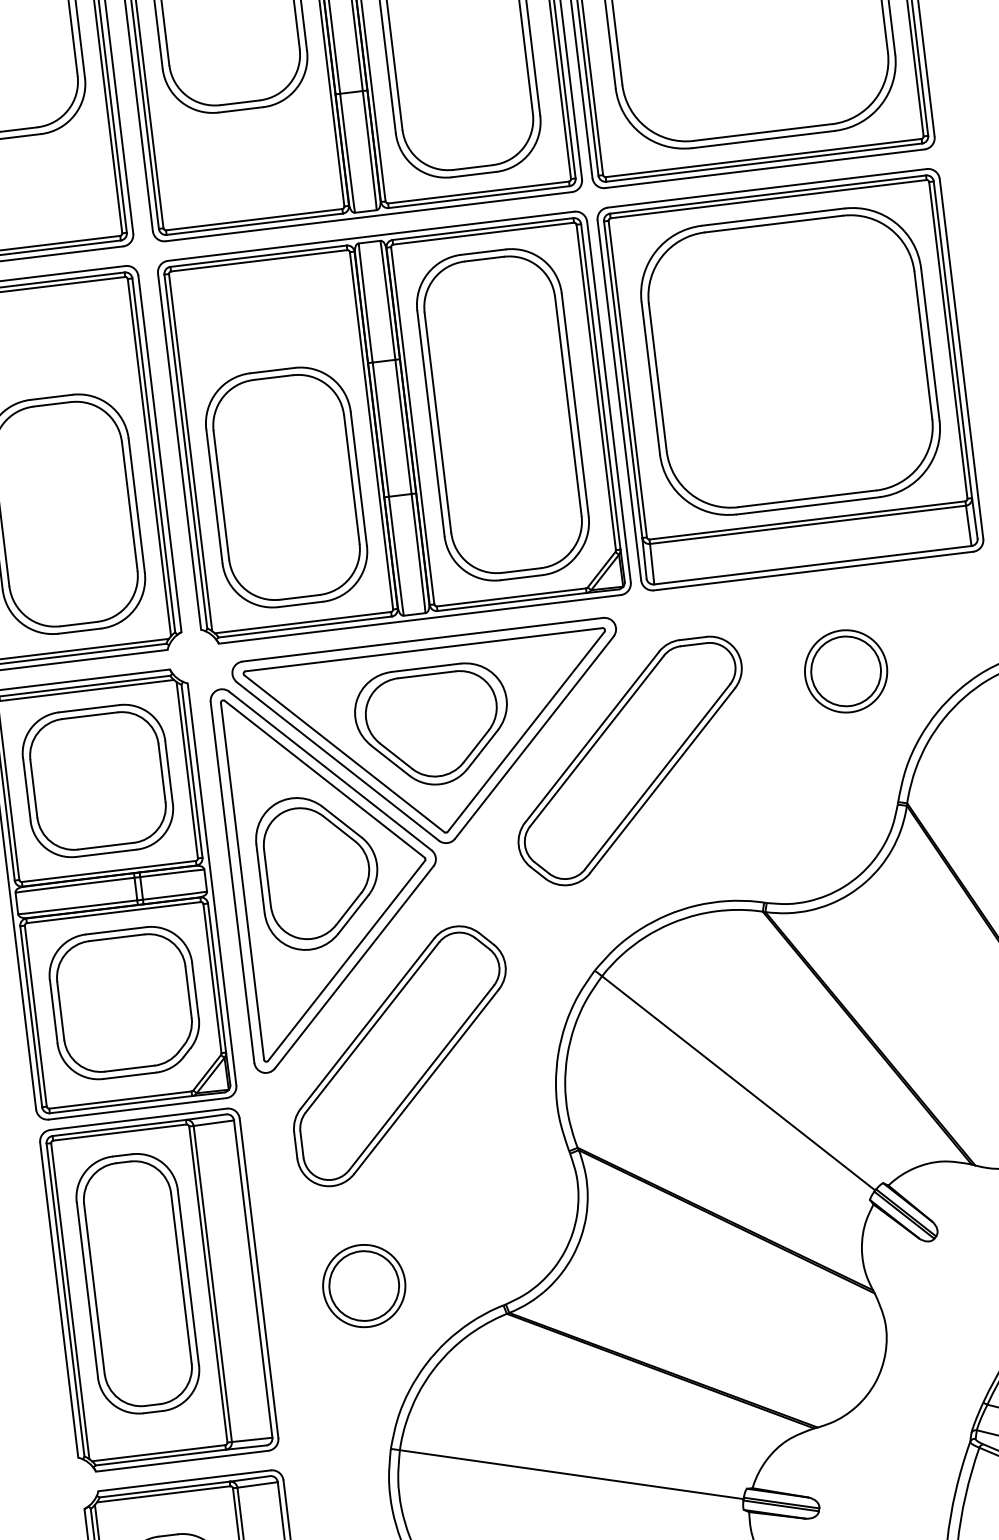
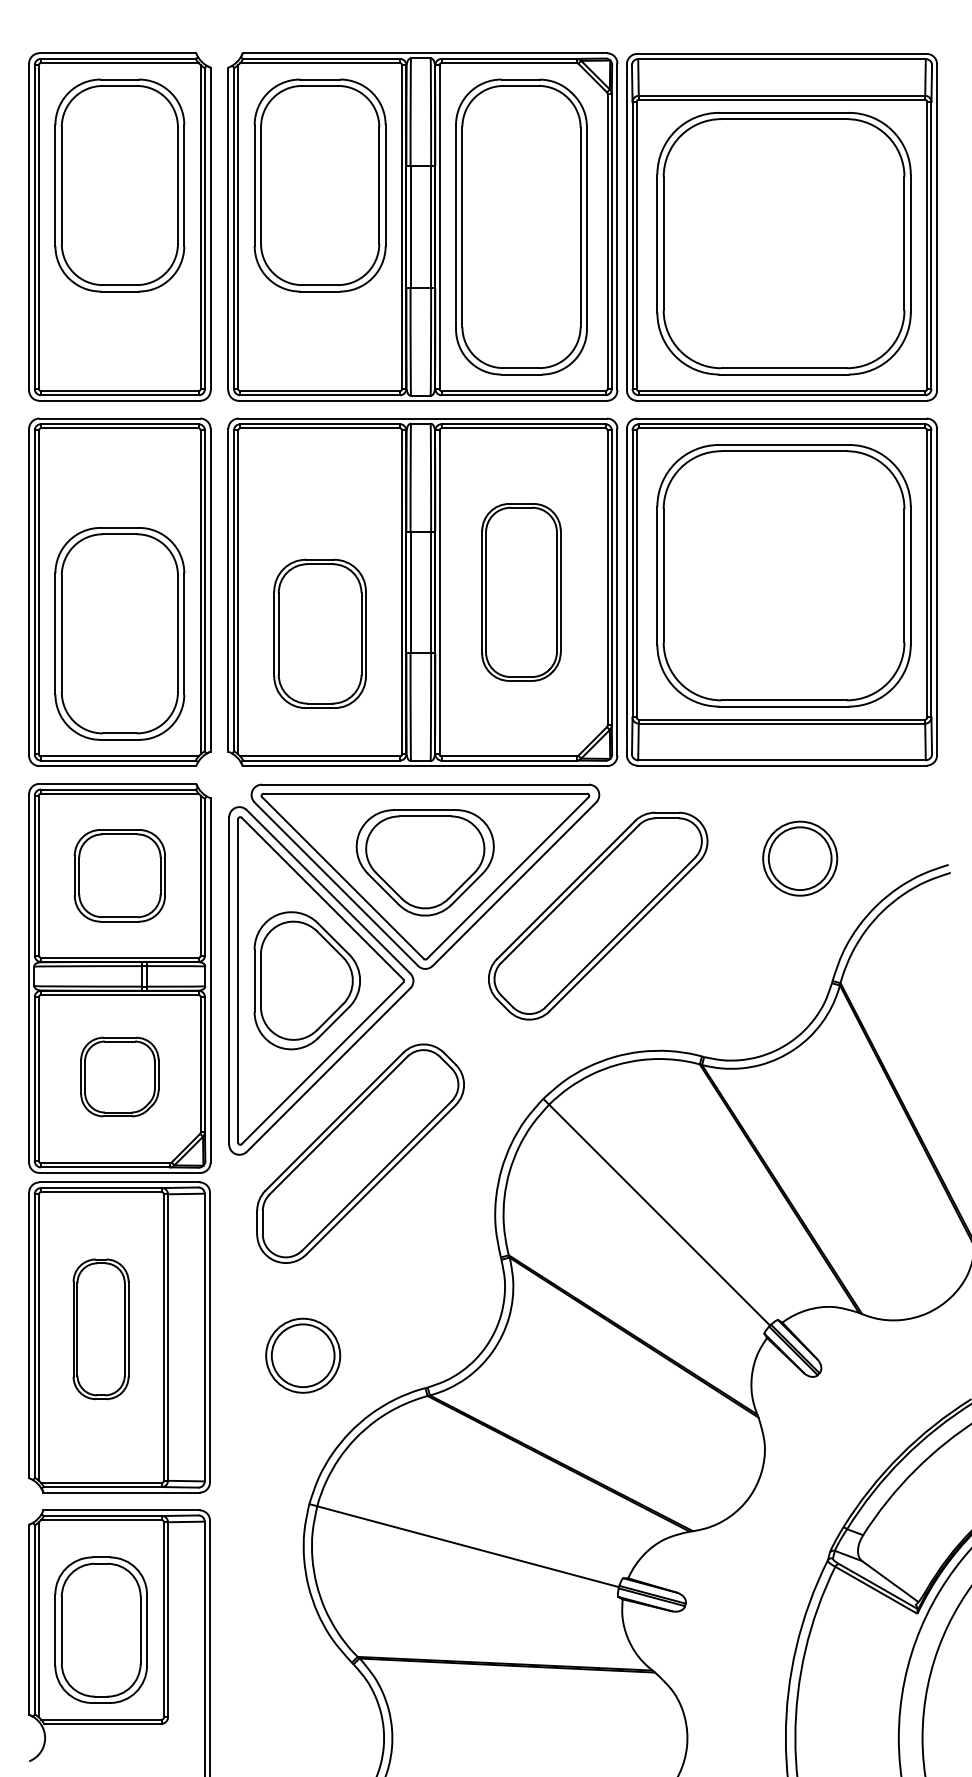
part: (503, 414) -> (521, 592), size x0.6
part: (285, 487) -> (319, 633), size x0.7
part: (97, 780) -> (119, 875), size x0.7
part: (124, 1002) -> (119, 1076), size x0.6
part: (137, 1284) -> (100, 1329), size x0.6

